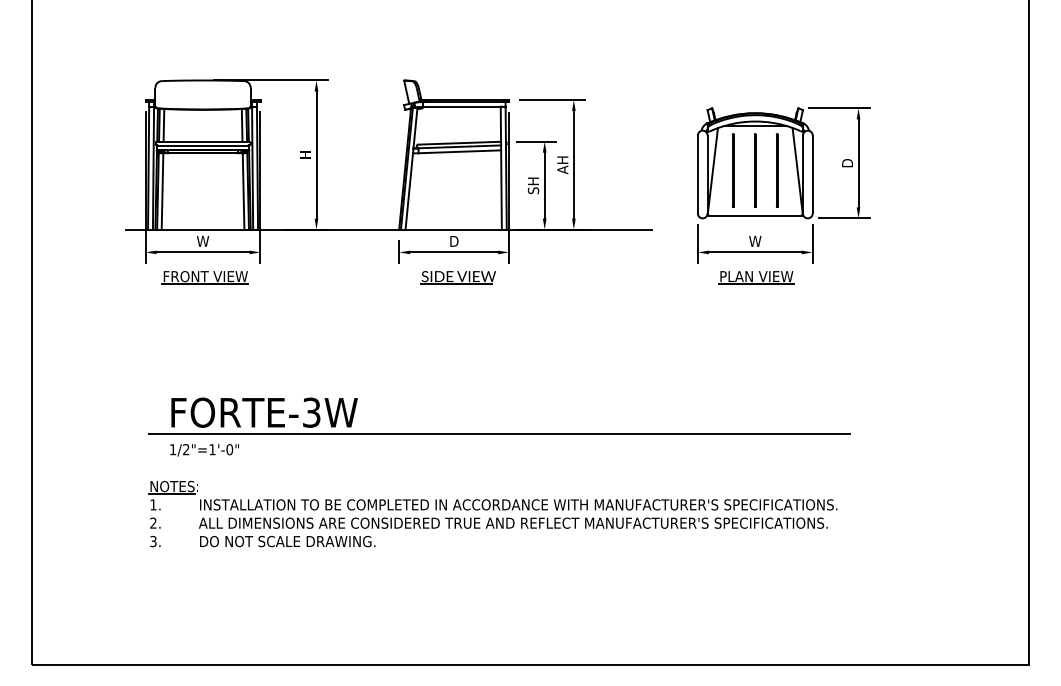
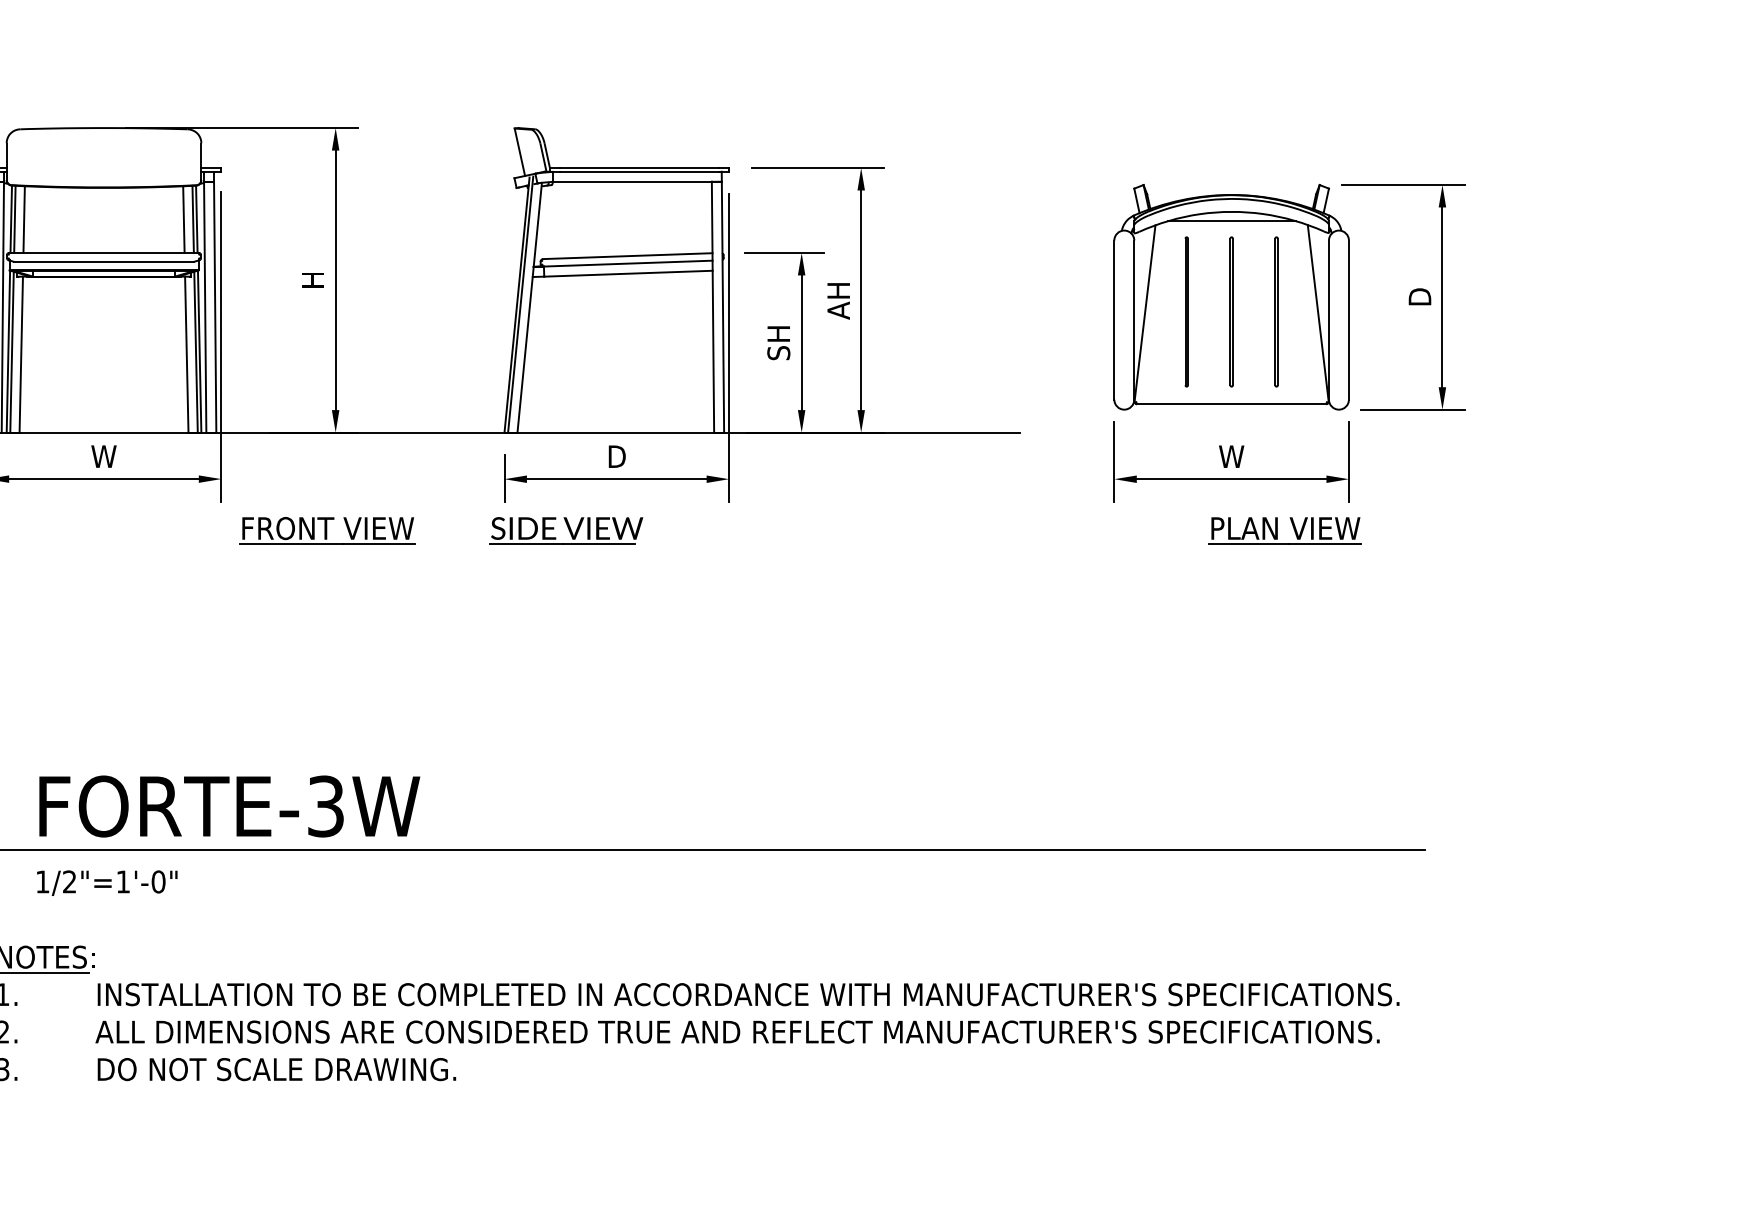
part: (204, 277) -> (325, 530), moved
part: (457, 277) -> (564, 530), moved
part: (756, 277) -> (1285, 530), moved

